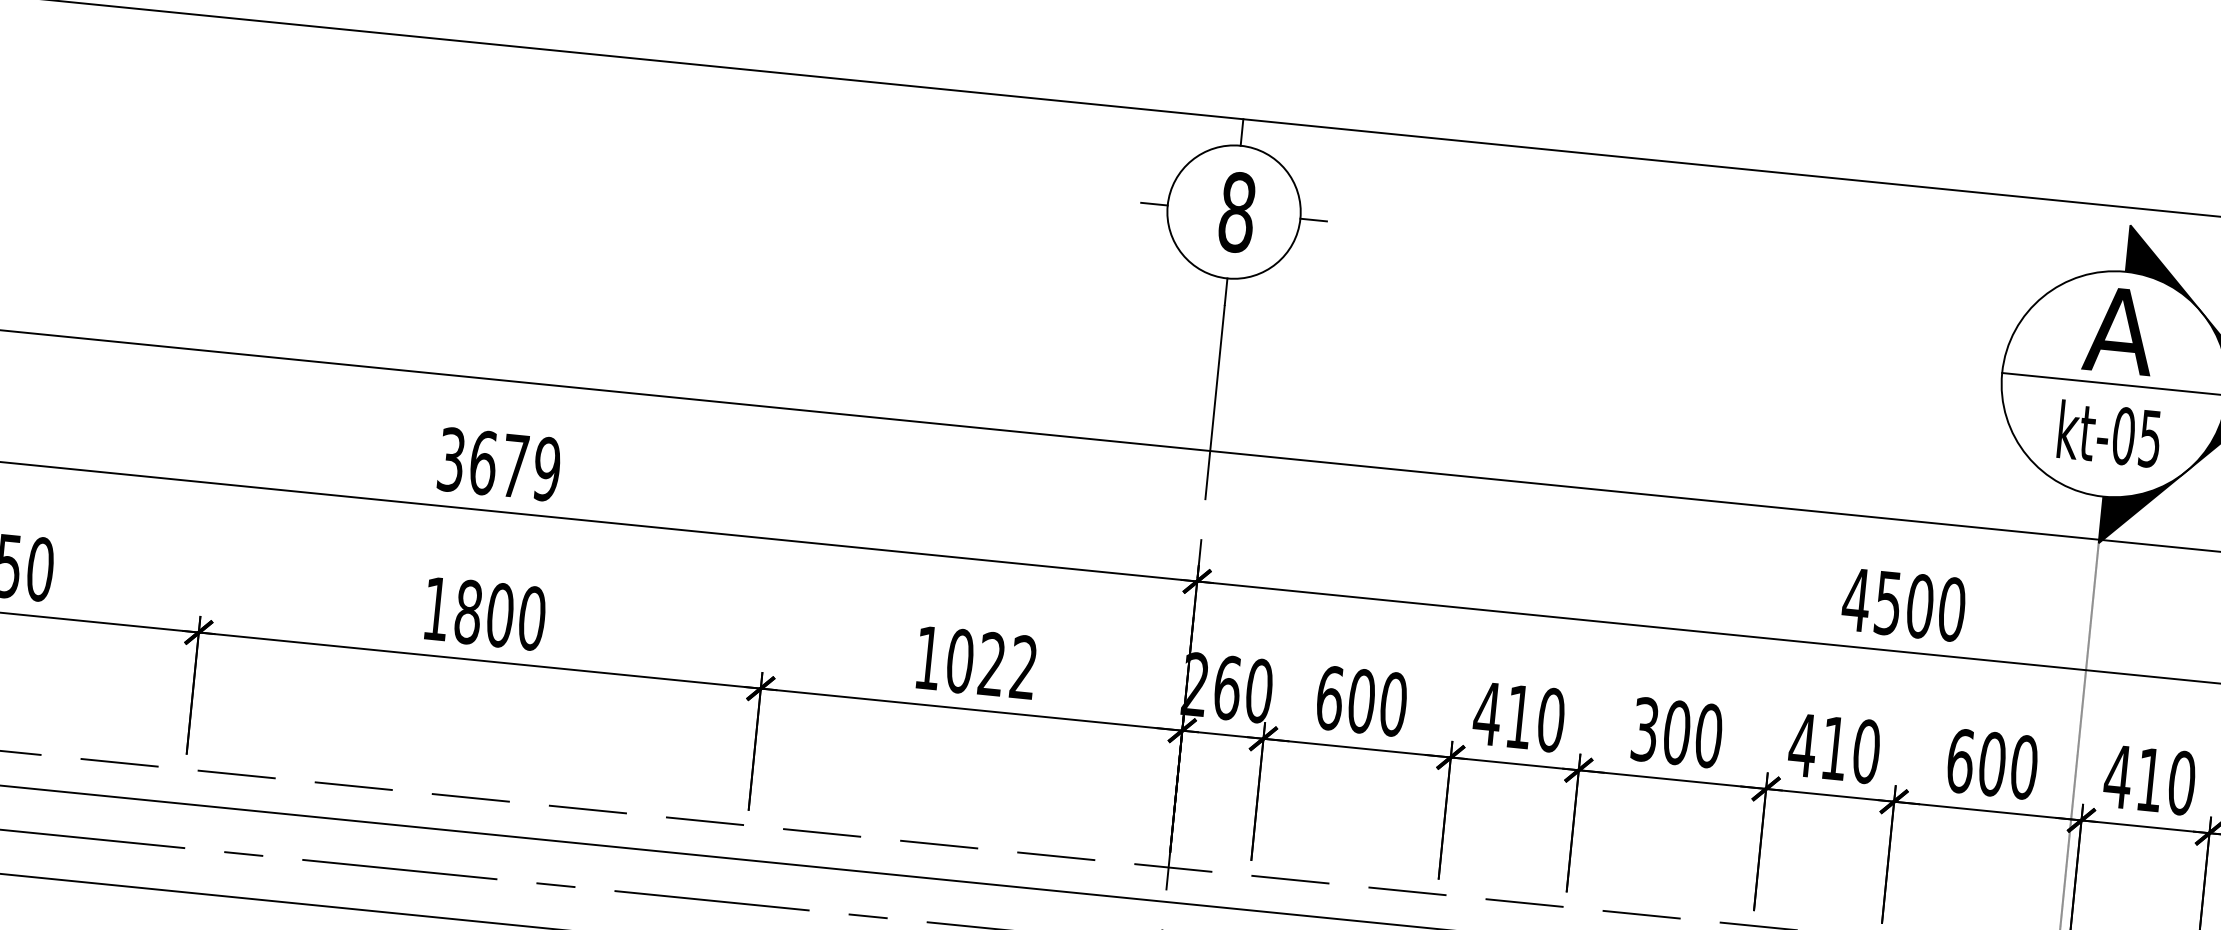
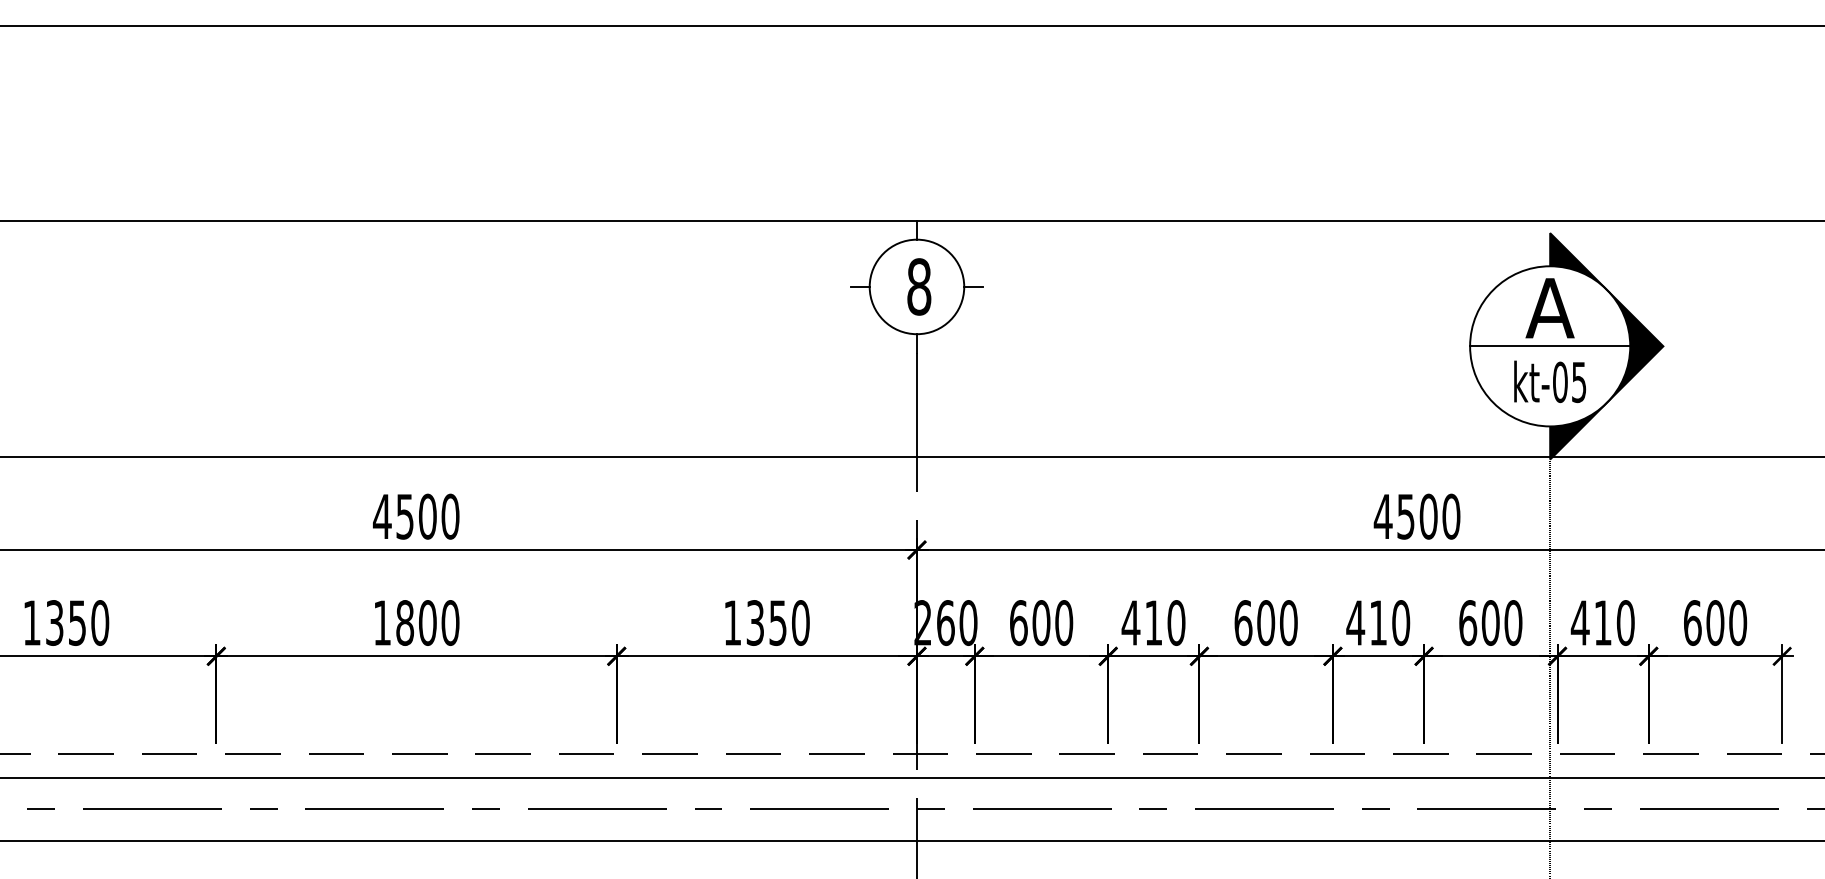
text: (497, 464) -> (415, 516), 3679 -> 4500
text: (991, 663) -> (777, 622), 1022 -> 1350
text: (1645, 728) -> (1243, 622), 300 -> 600

